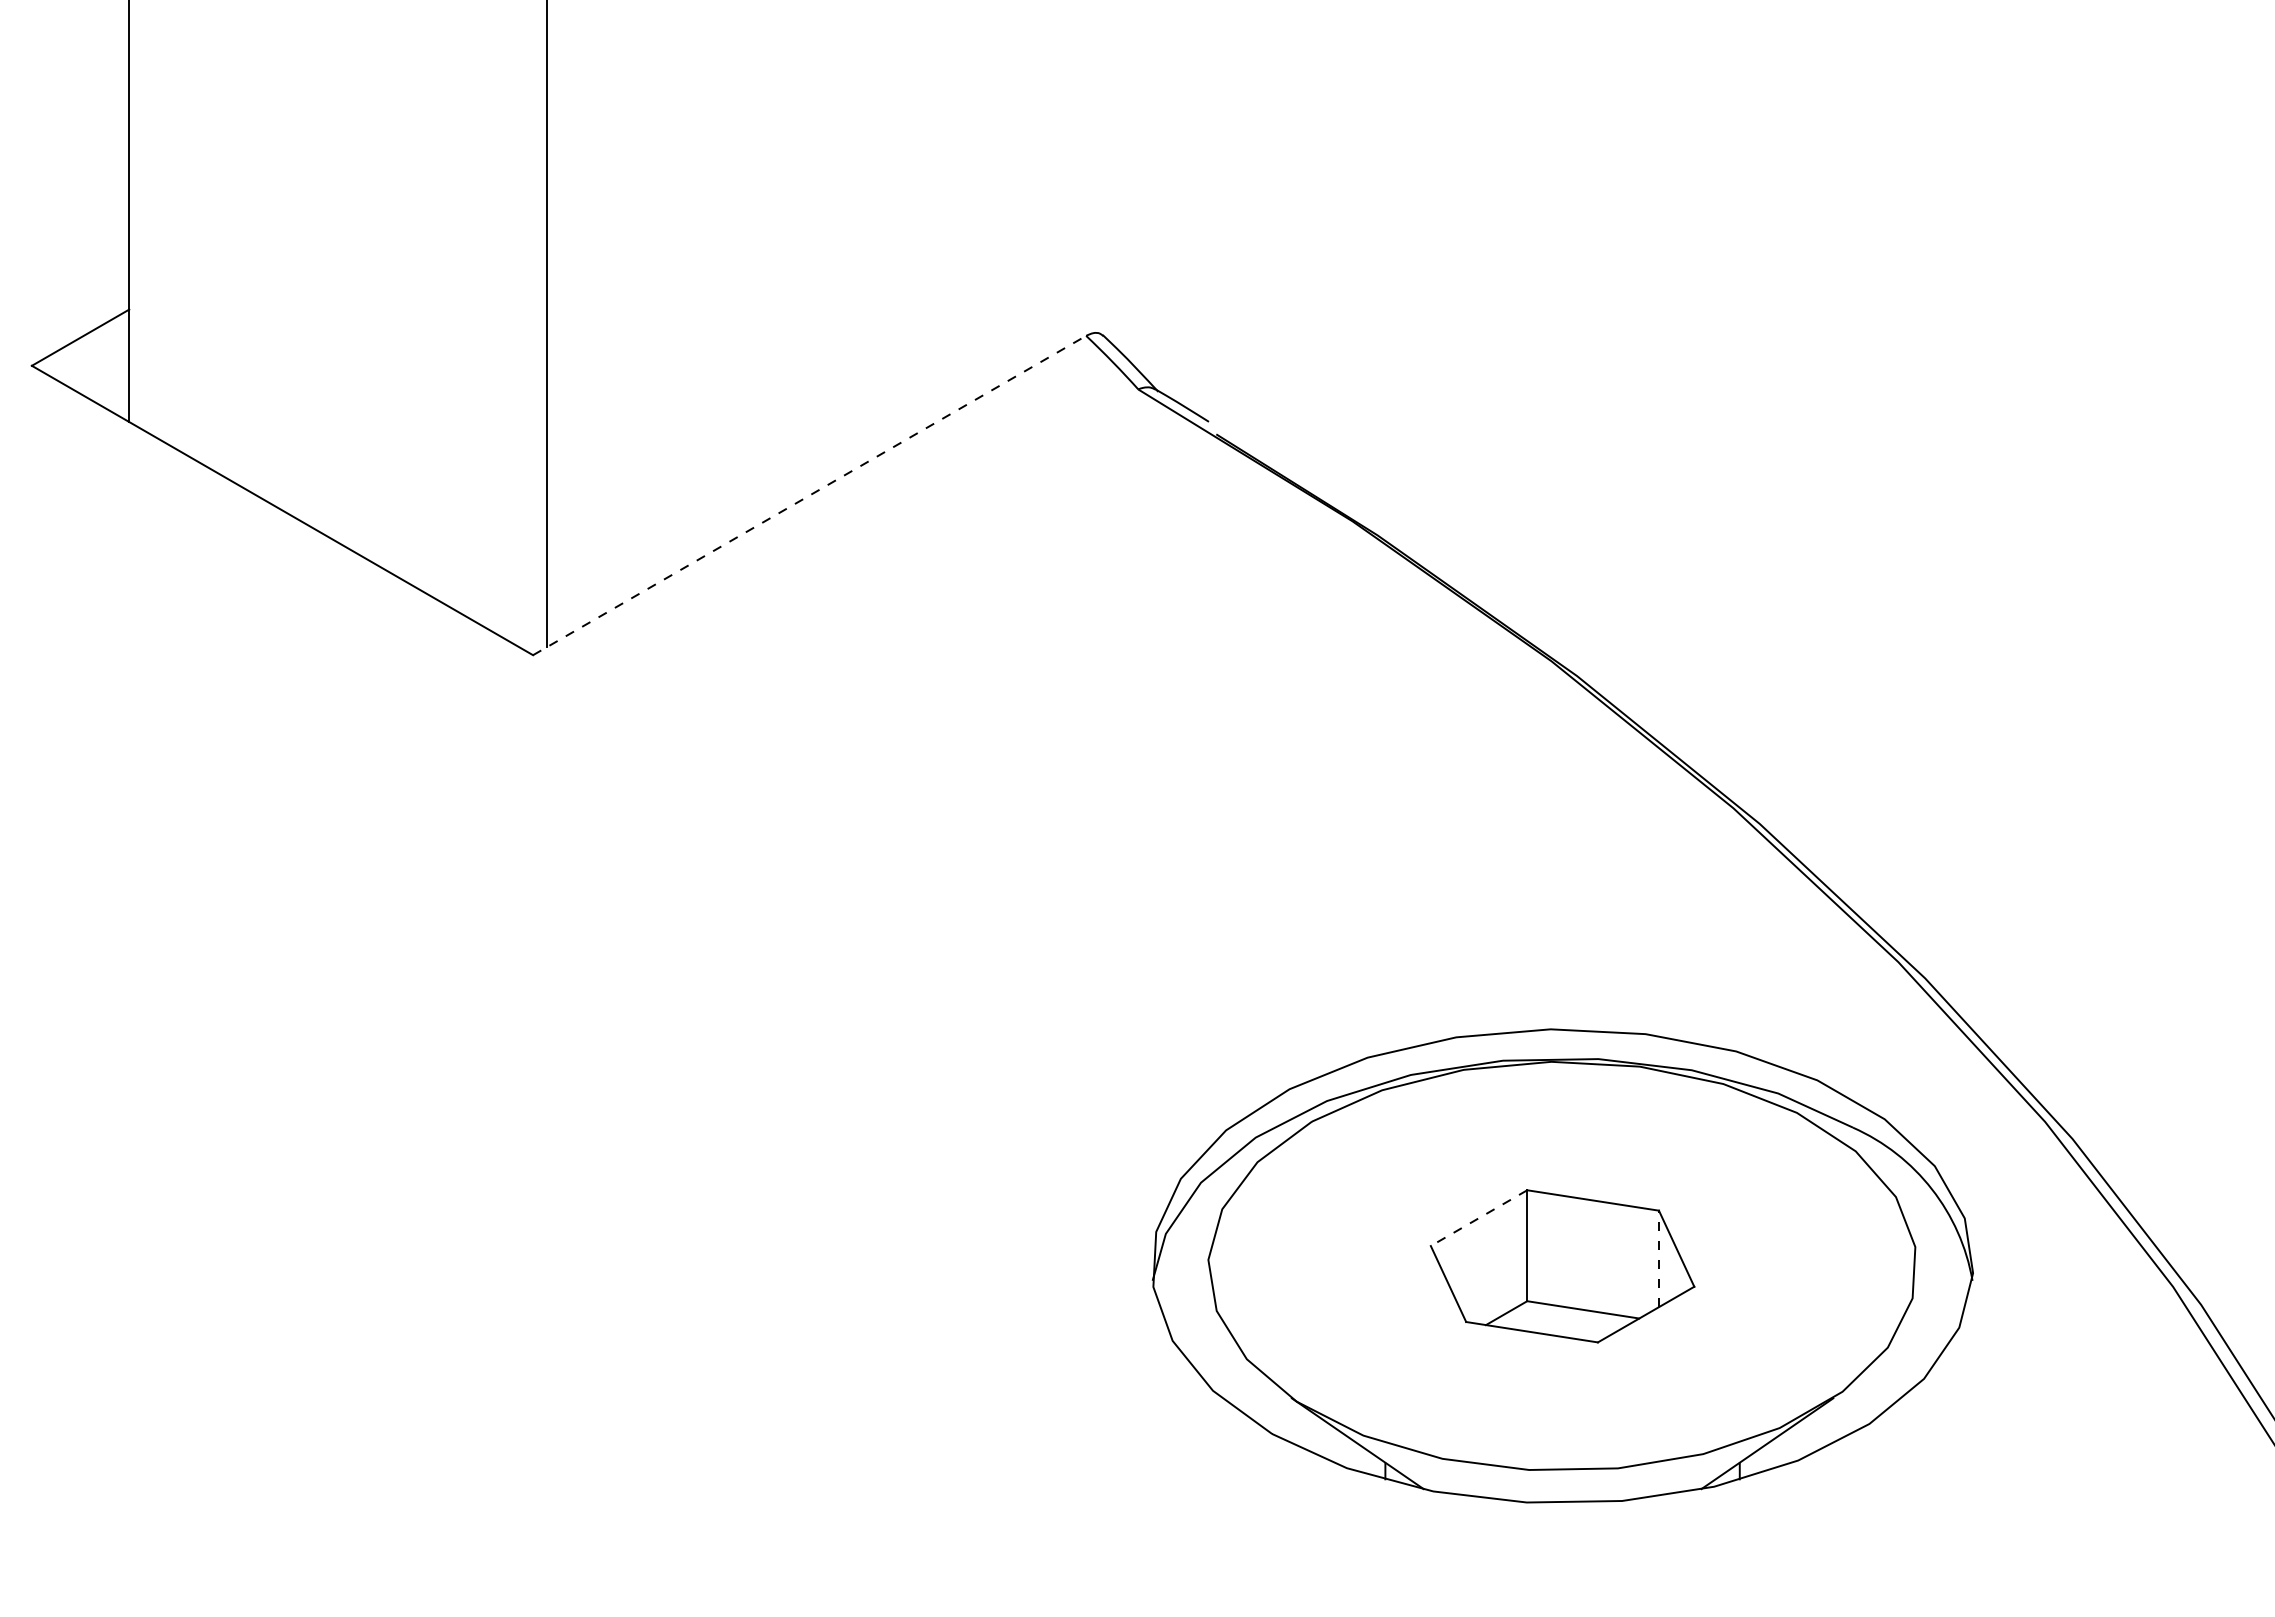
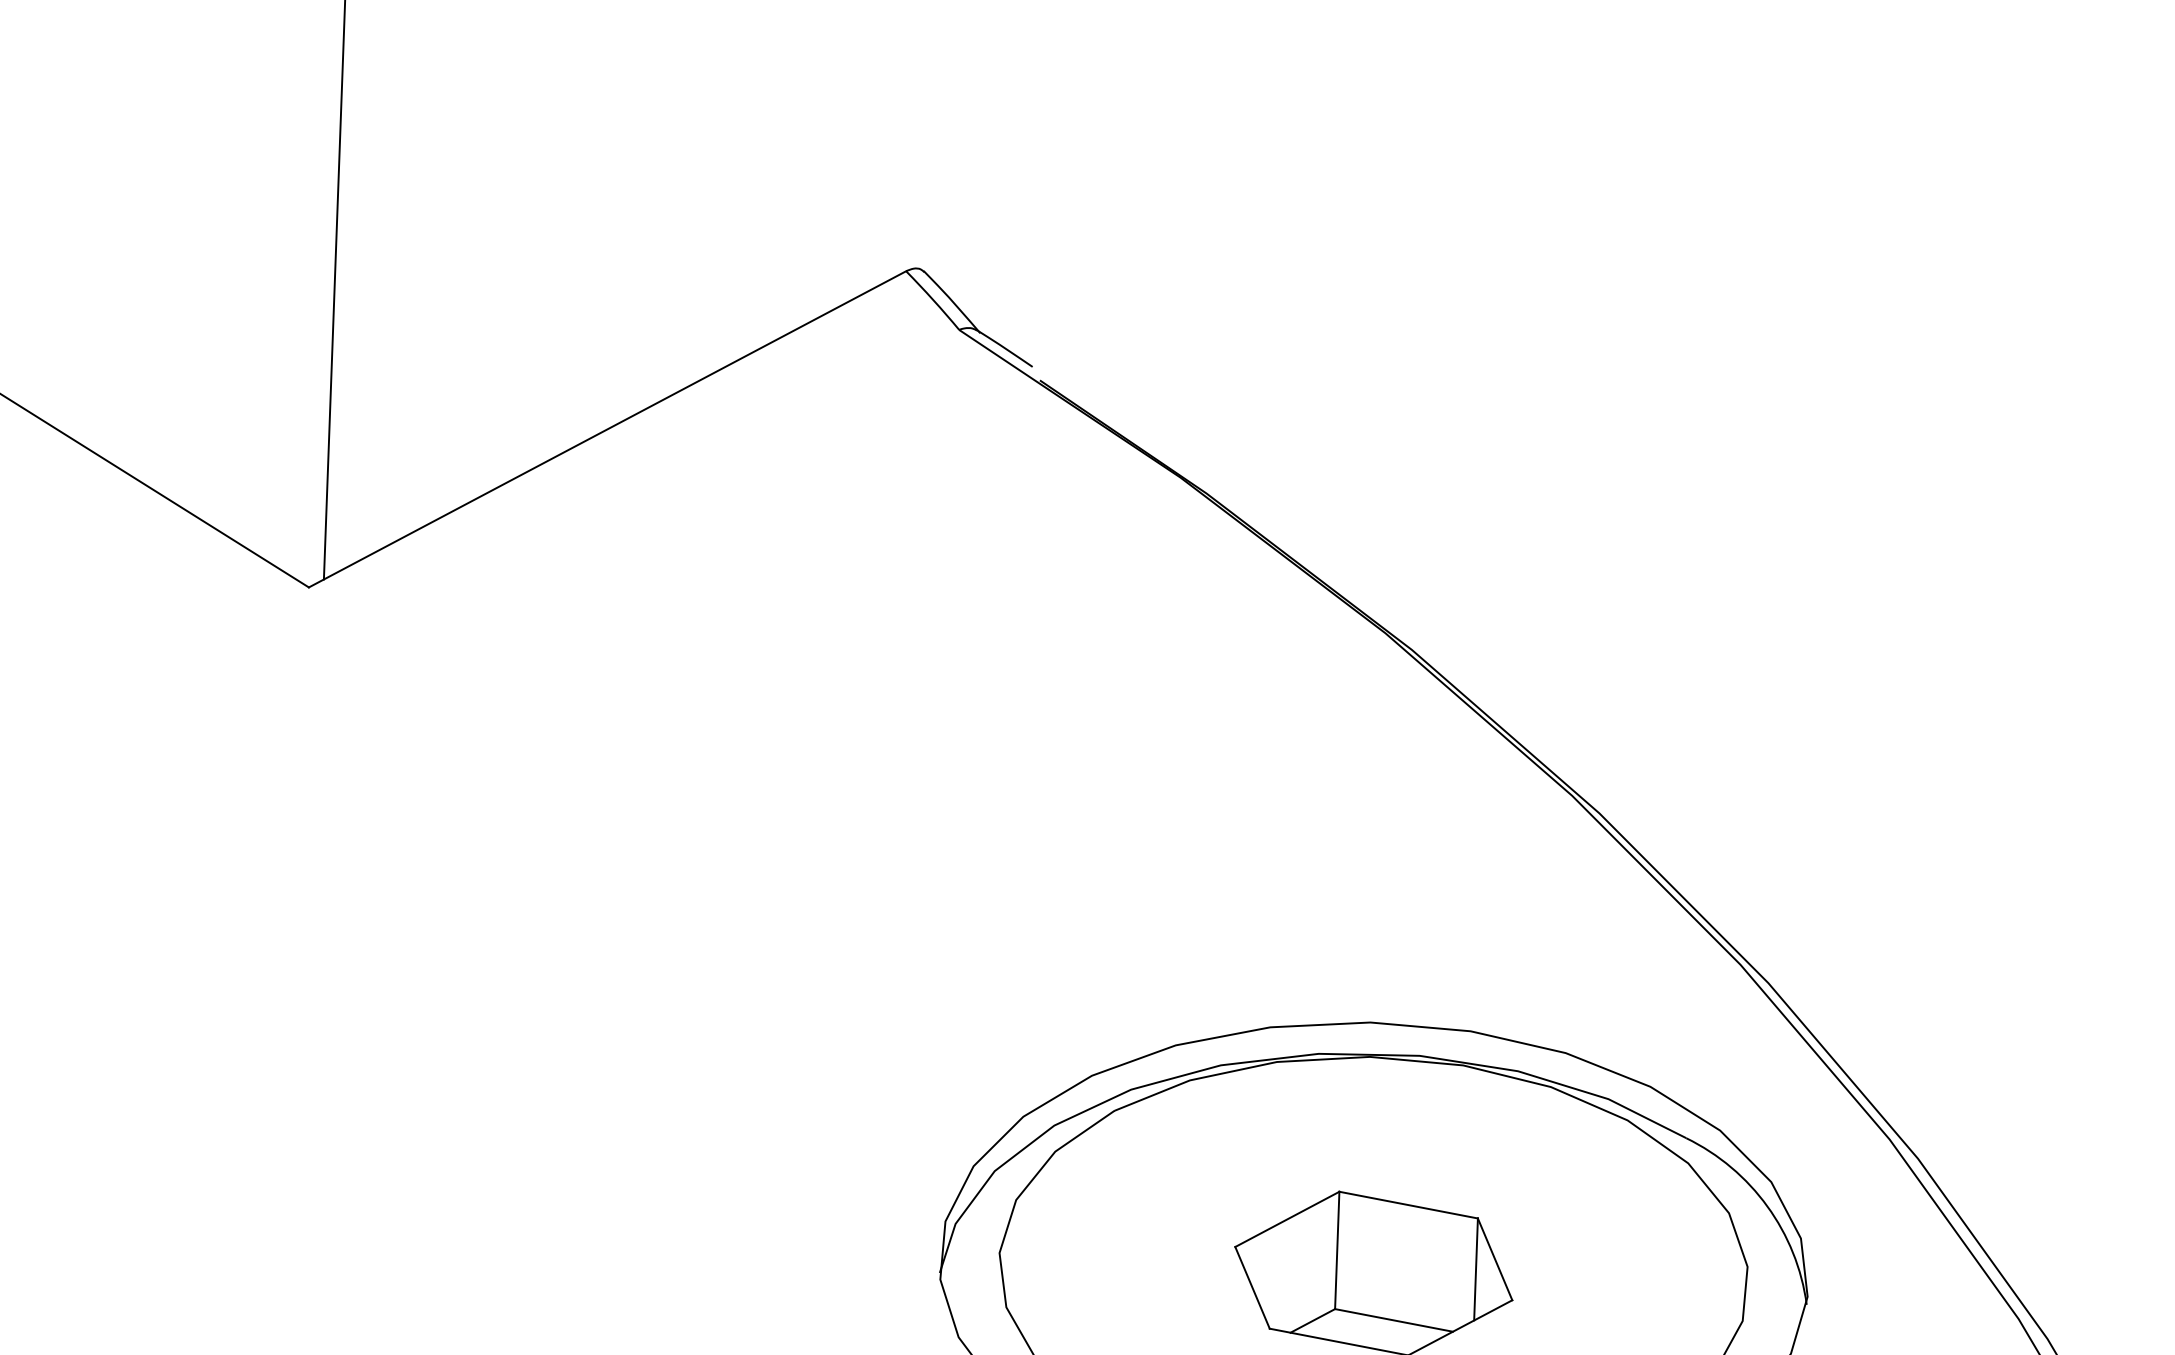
line: (810, 495) -> (608, 429), dashed -> solid
line: (1479, 1218) -> (1287, 1219), dashed -> solid
line: (1658, 1258) -> (1475, 1269), dashed -> solid

